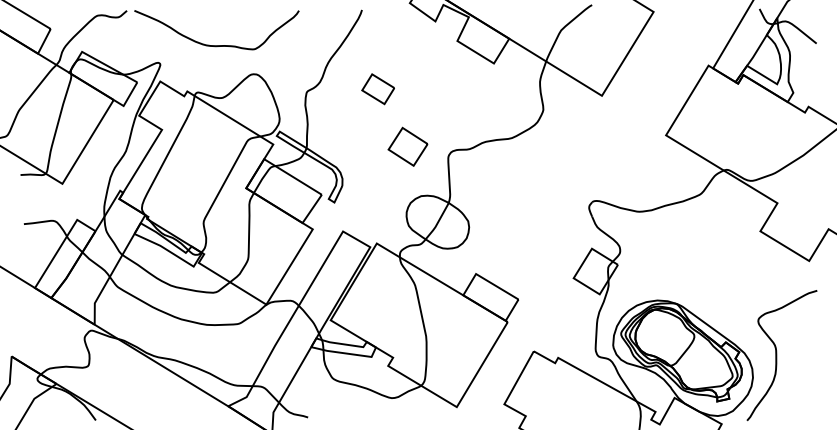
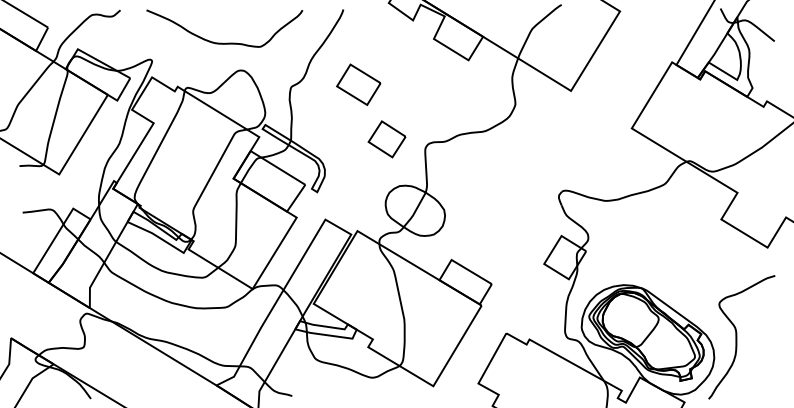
curve: (217, 44) -> (225, 42), moved
part: (377, 89) -> (358, 84), size x1.43

